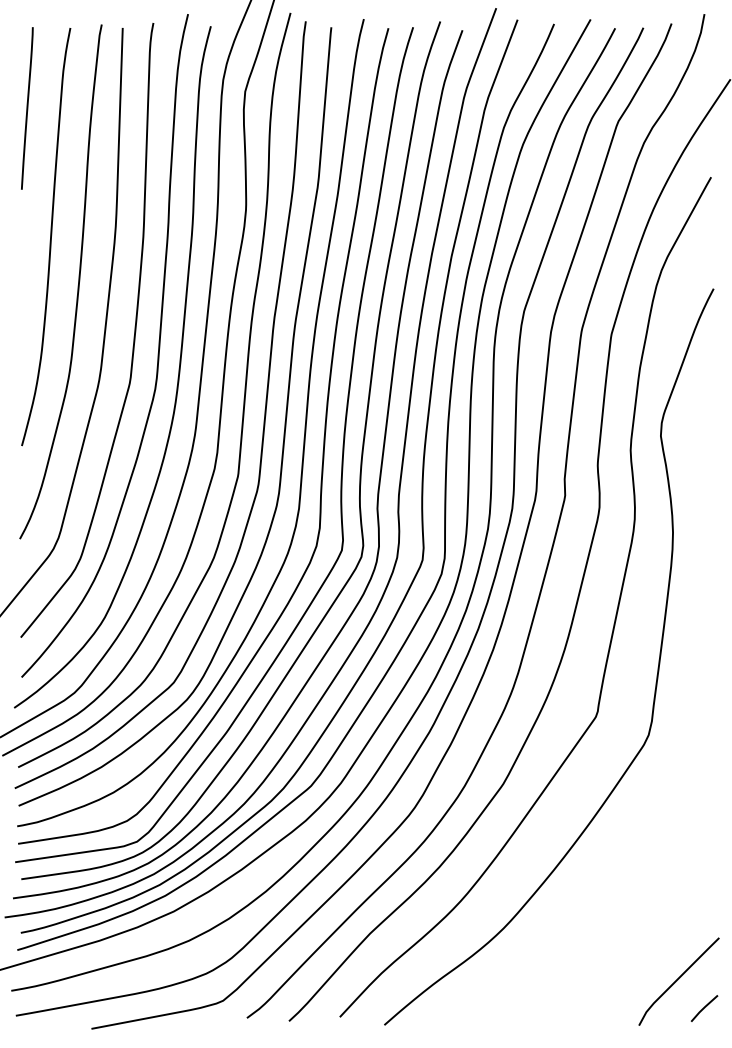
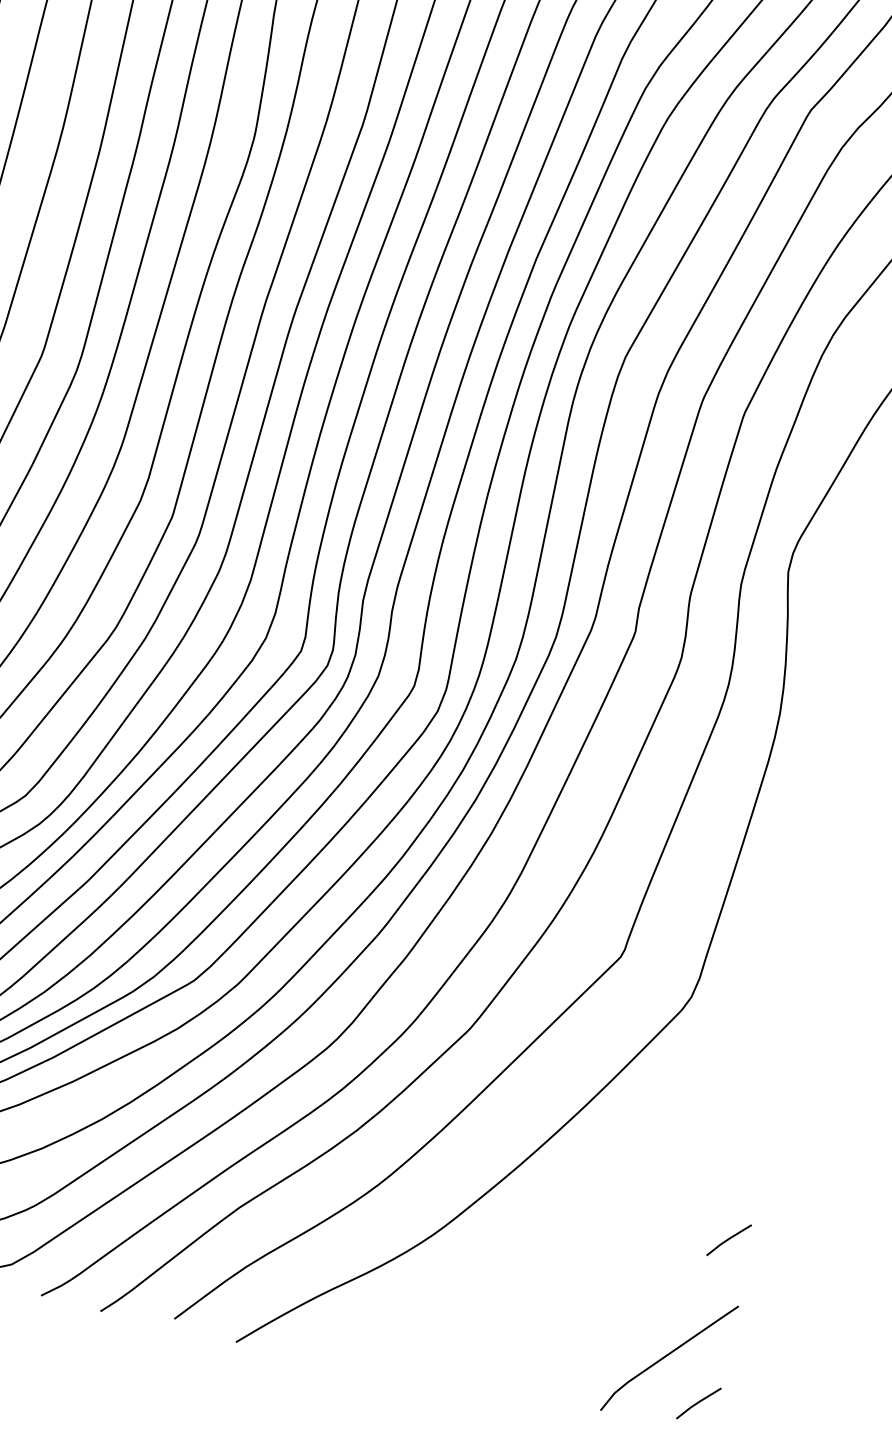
line: (704, 894) -> (729, 1240), added

